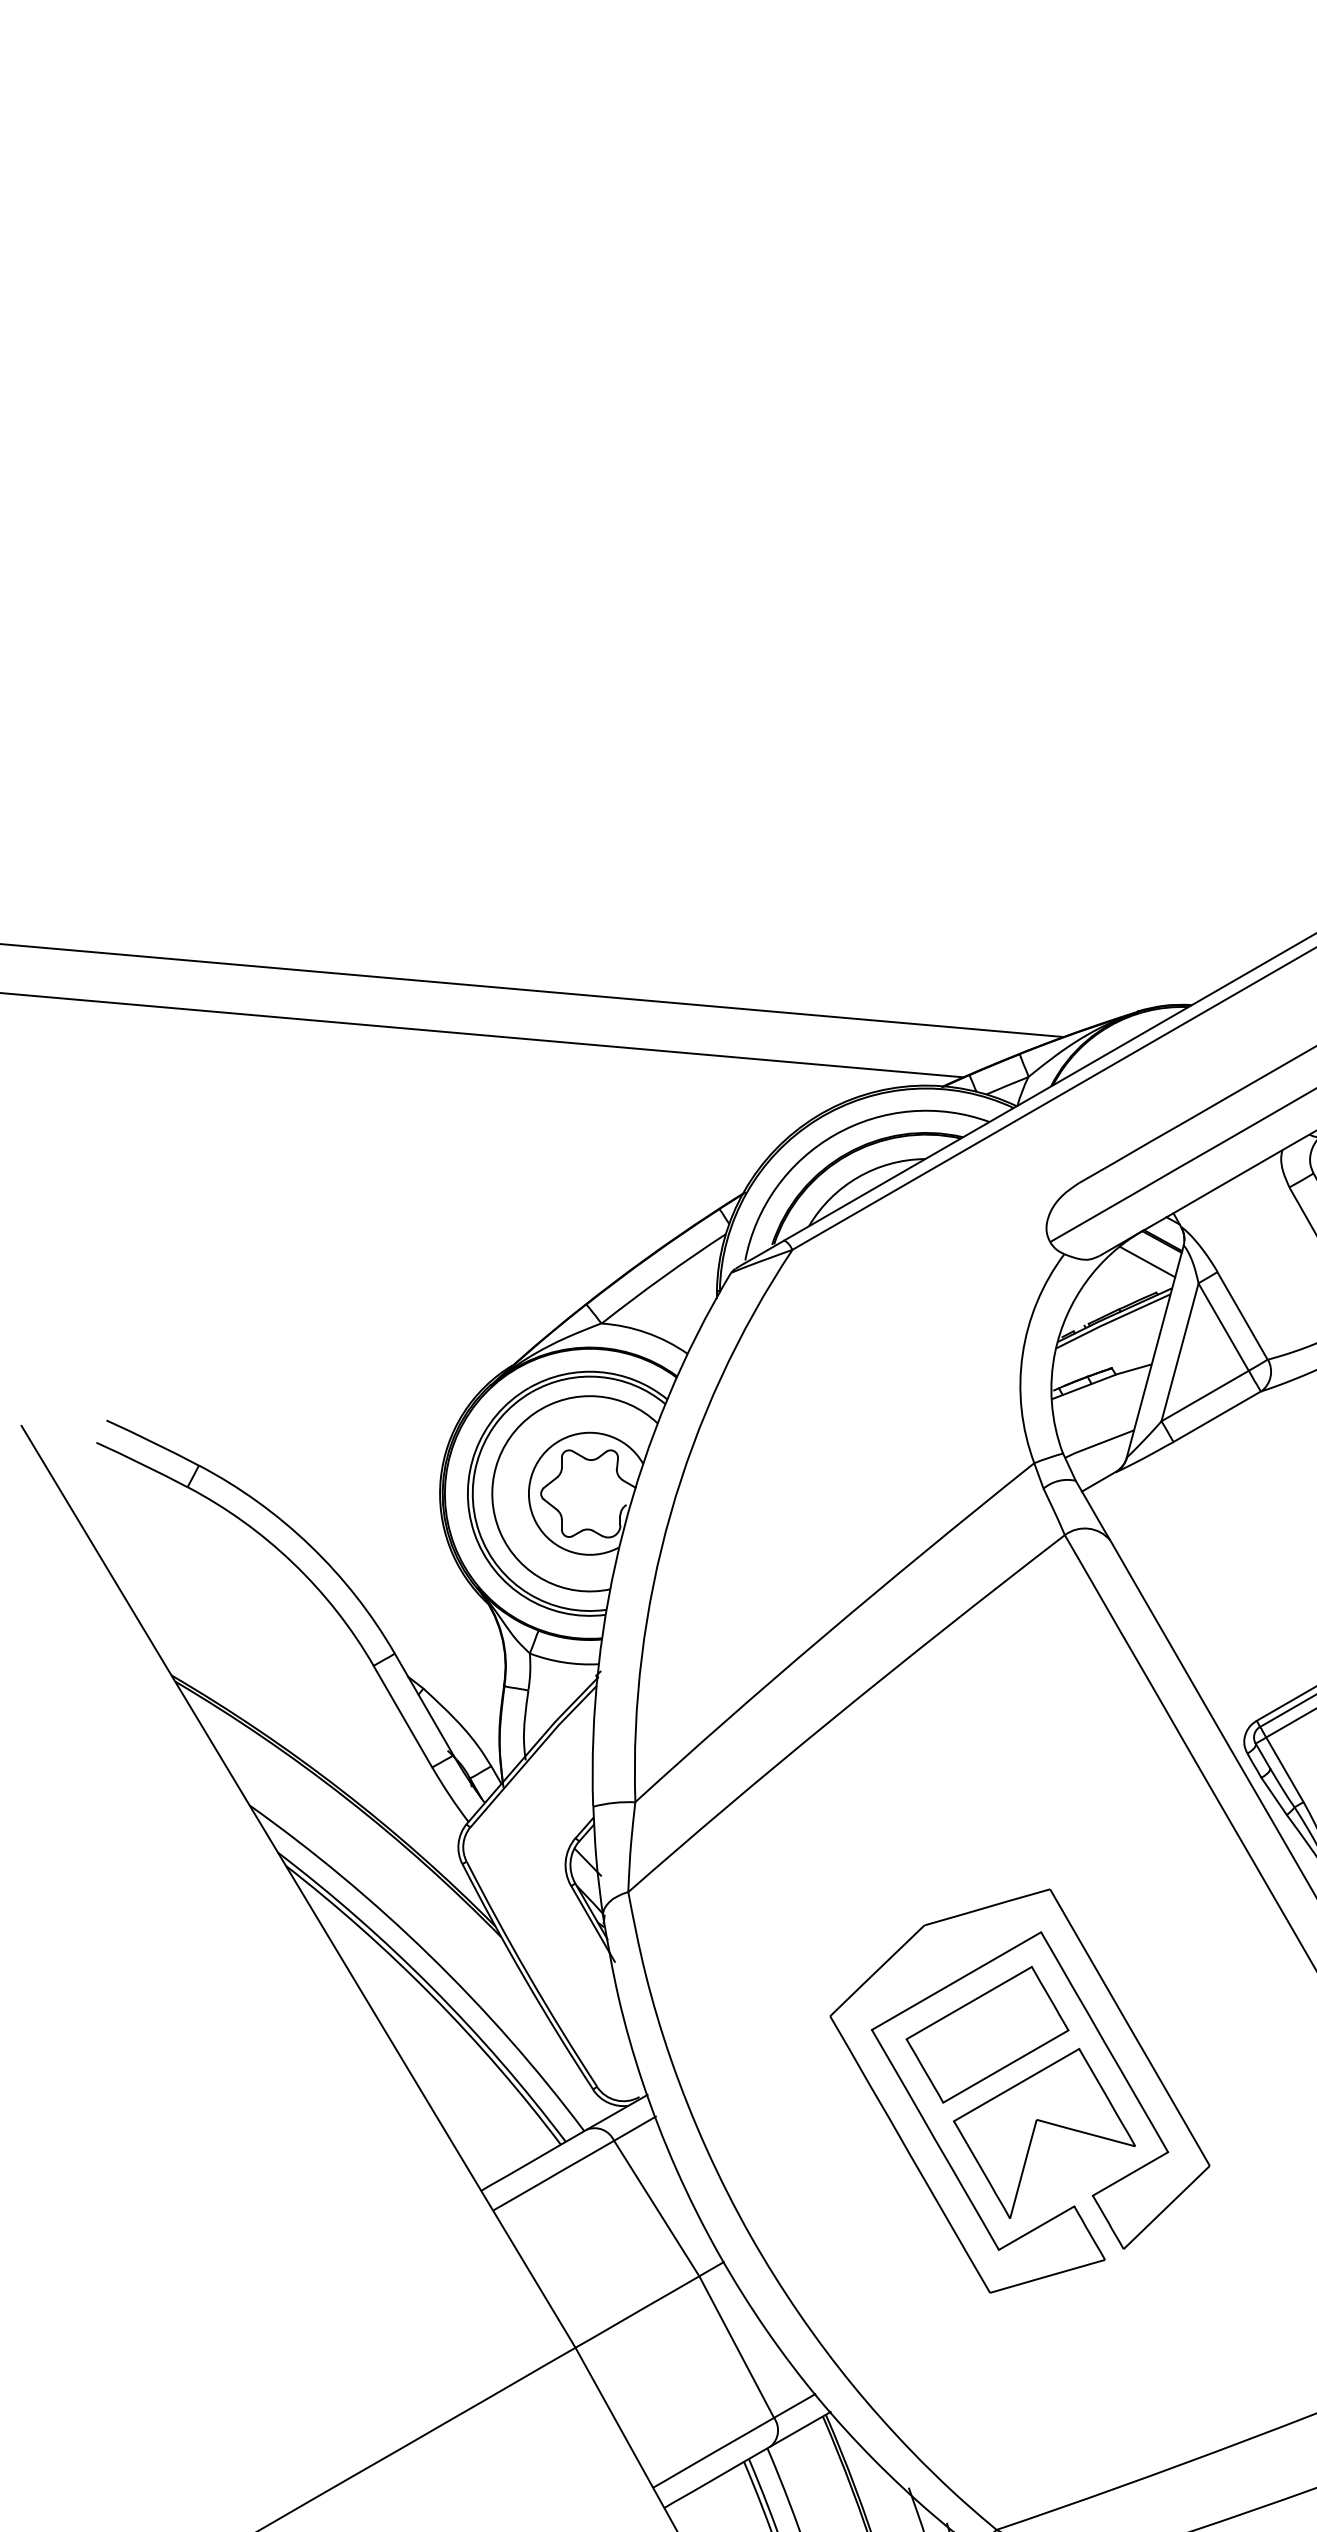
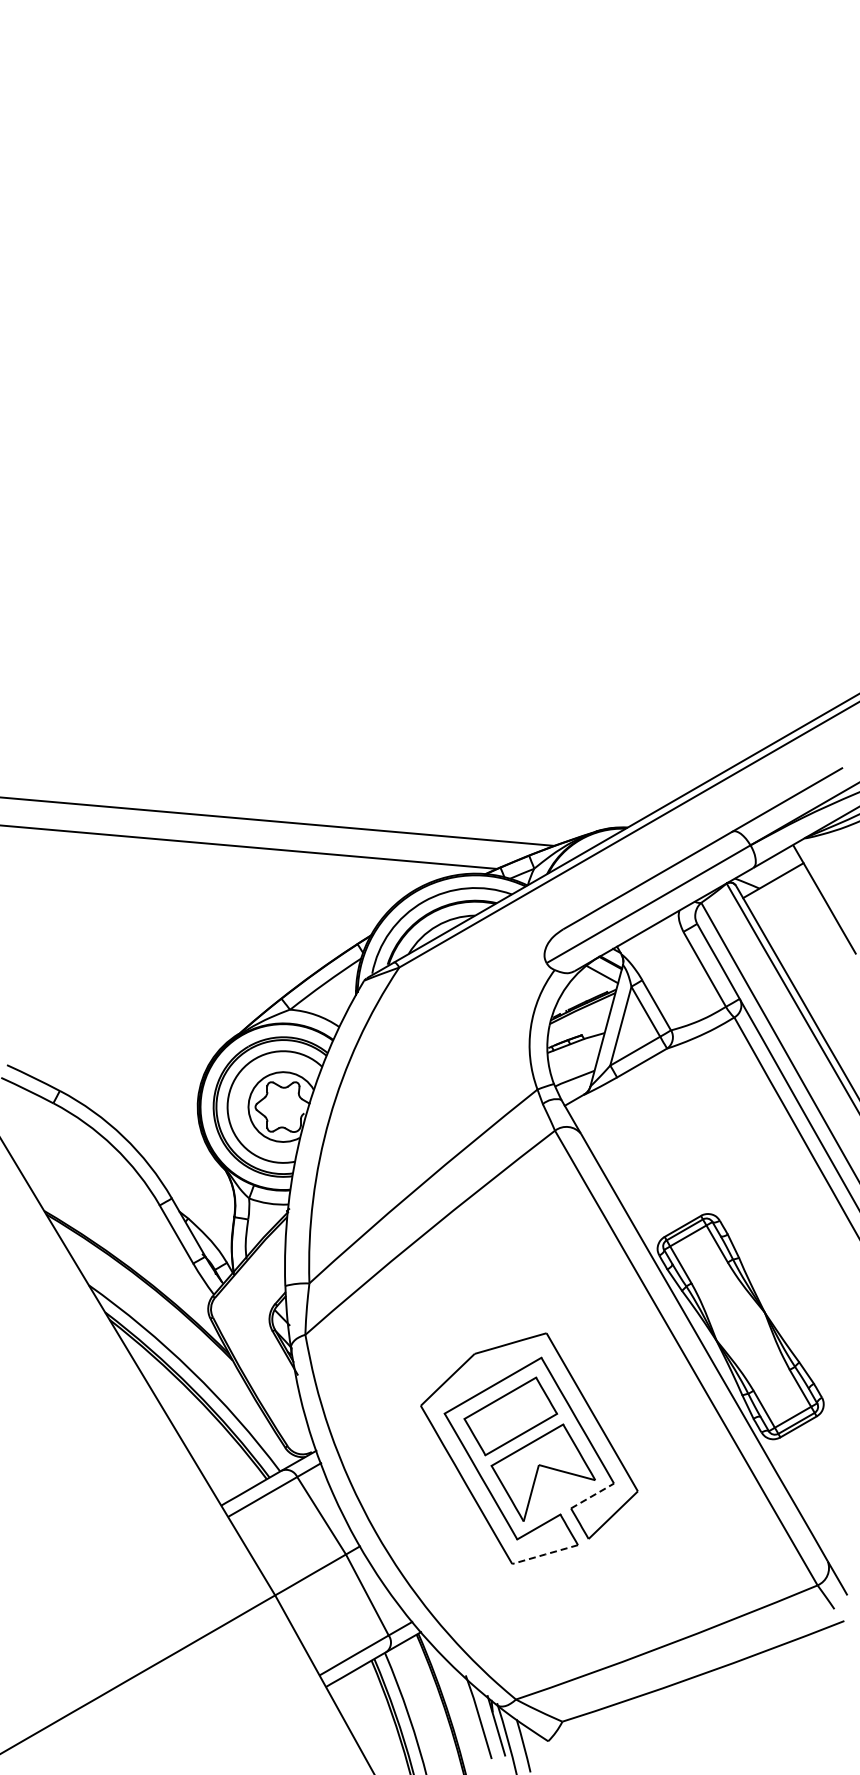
line: (1130, 2174) -> (592, 1496), solid -> dashed
line: (1048, 2276) -> (545, 1554), solid -> dashed

